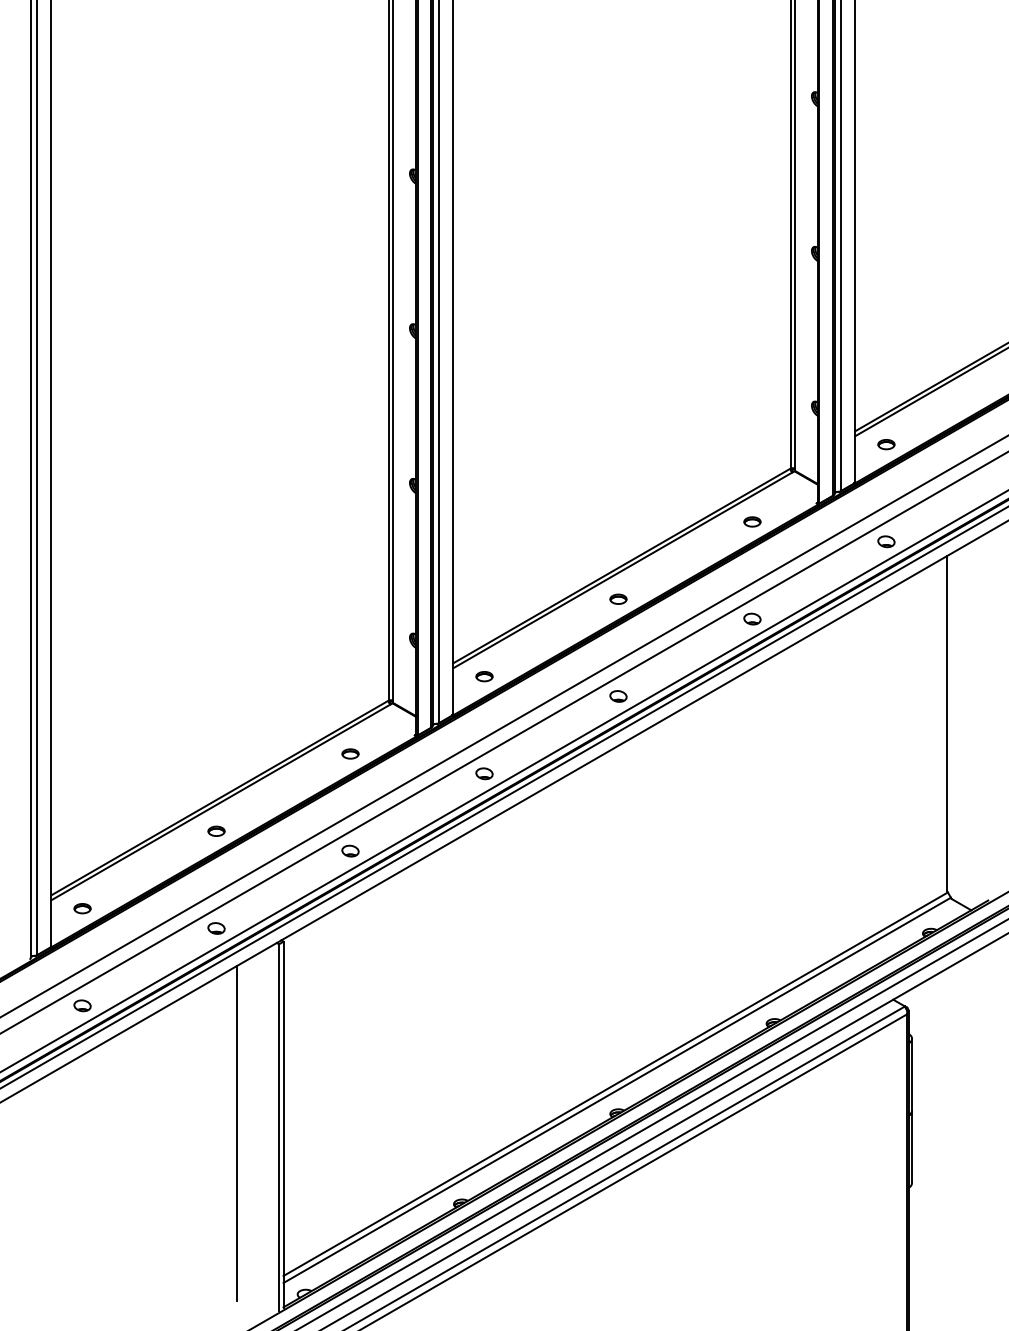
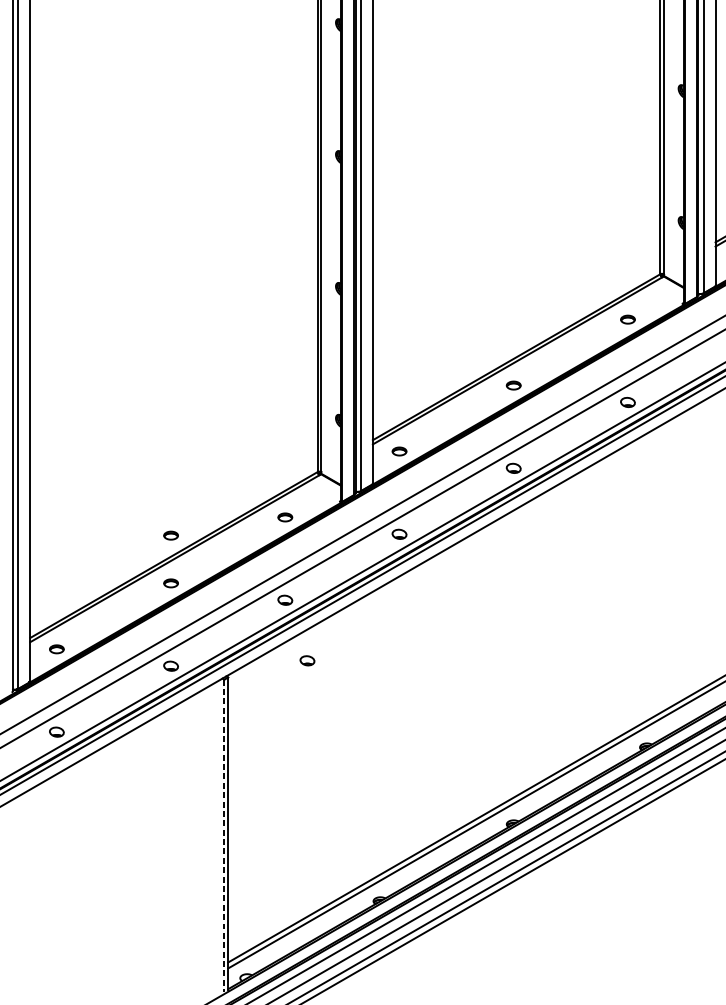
part: (216, 774) -> (171, 534), added
part: (376, 921) -> (307, 660), added
line: (279, 1128) -> (224, 836), solid -> dashed
line: (237, 1133) -> (188, 841), removed

